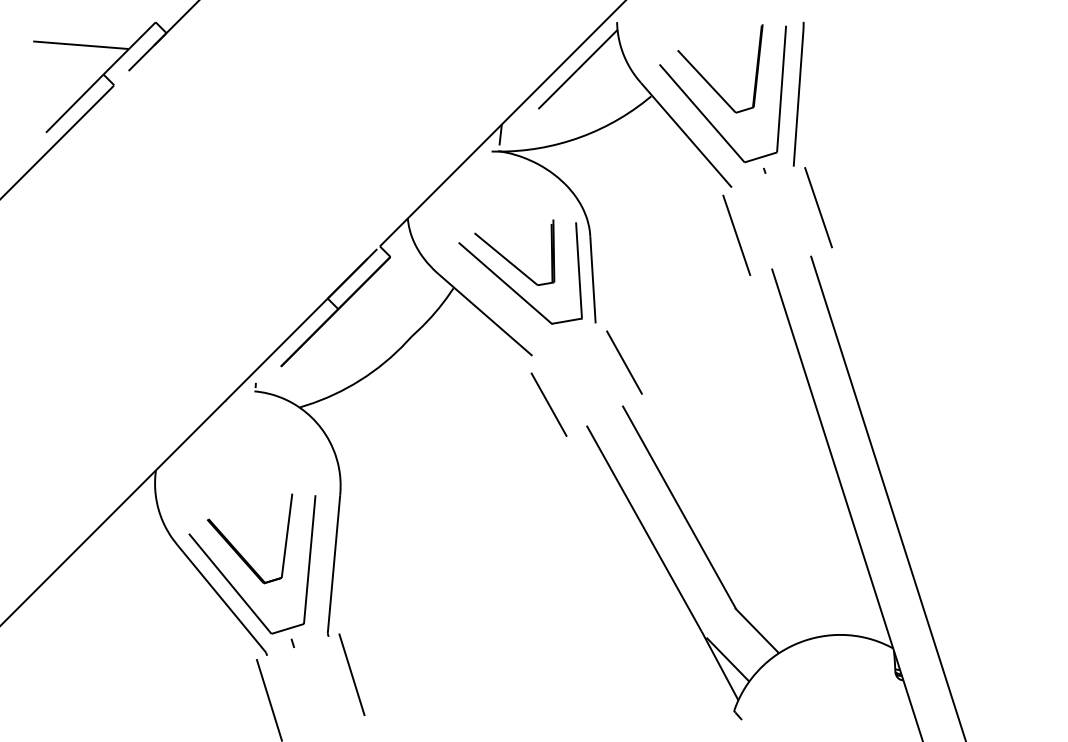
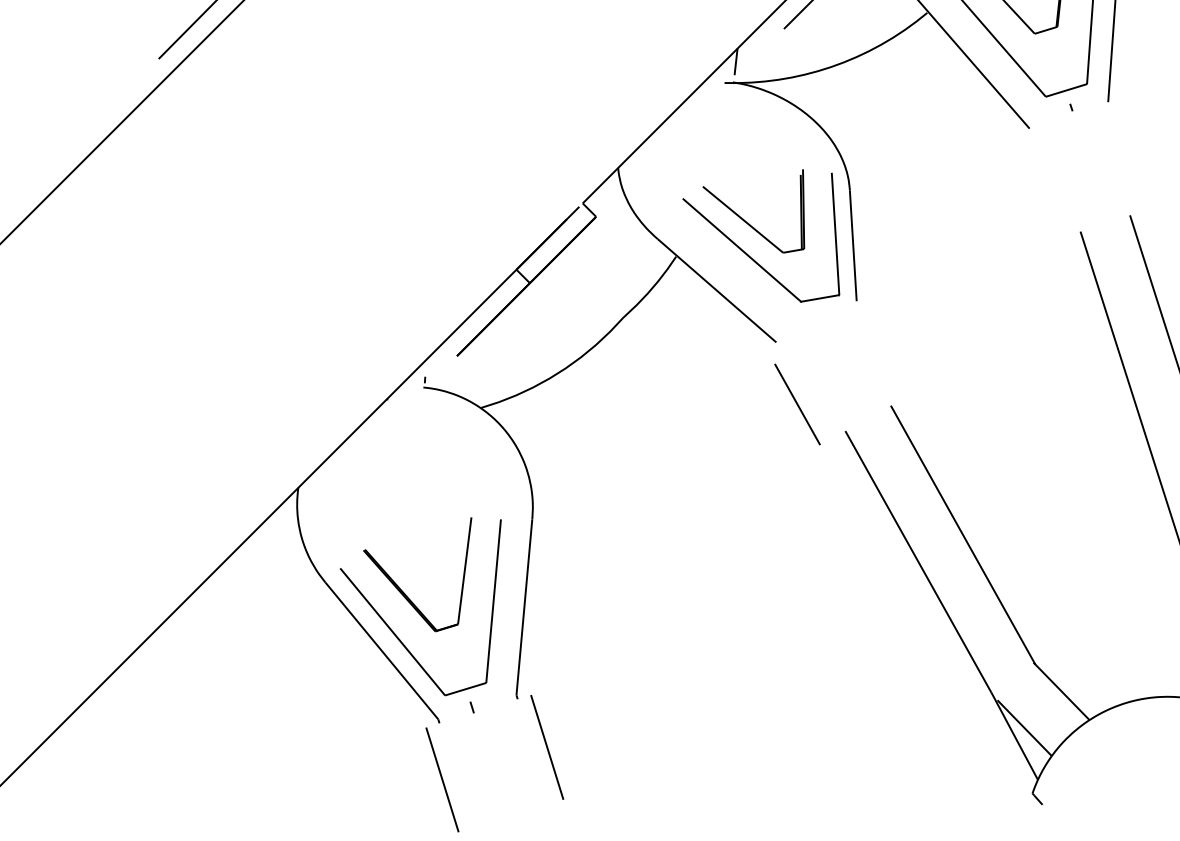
line: (818, 207) -> (1139, 154), removed
line: (736, 234) -> (1035, 188), removed
line: (624, 362) -> (893, 350), removed

